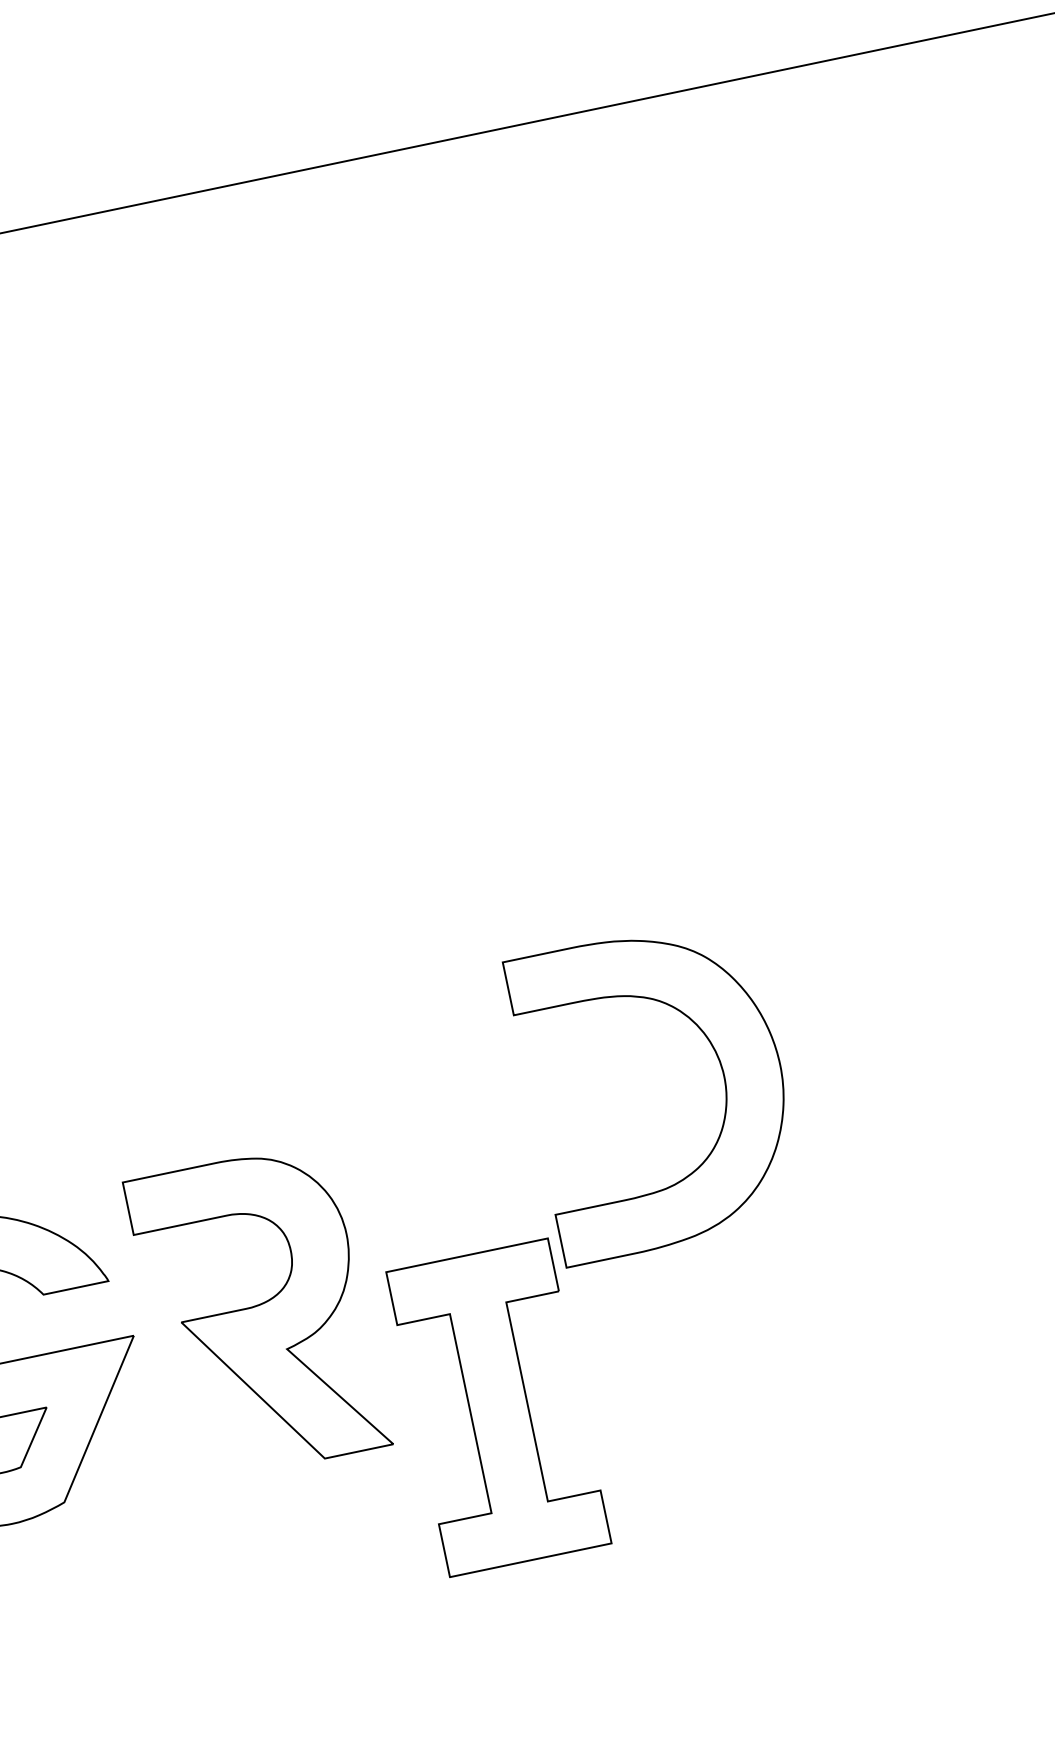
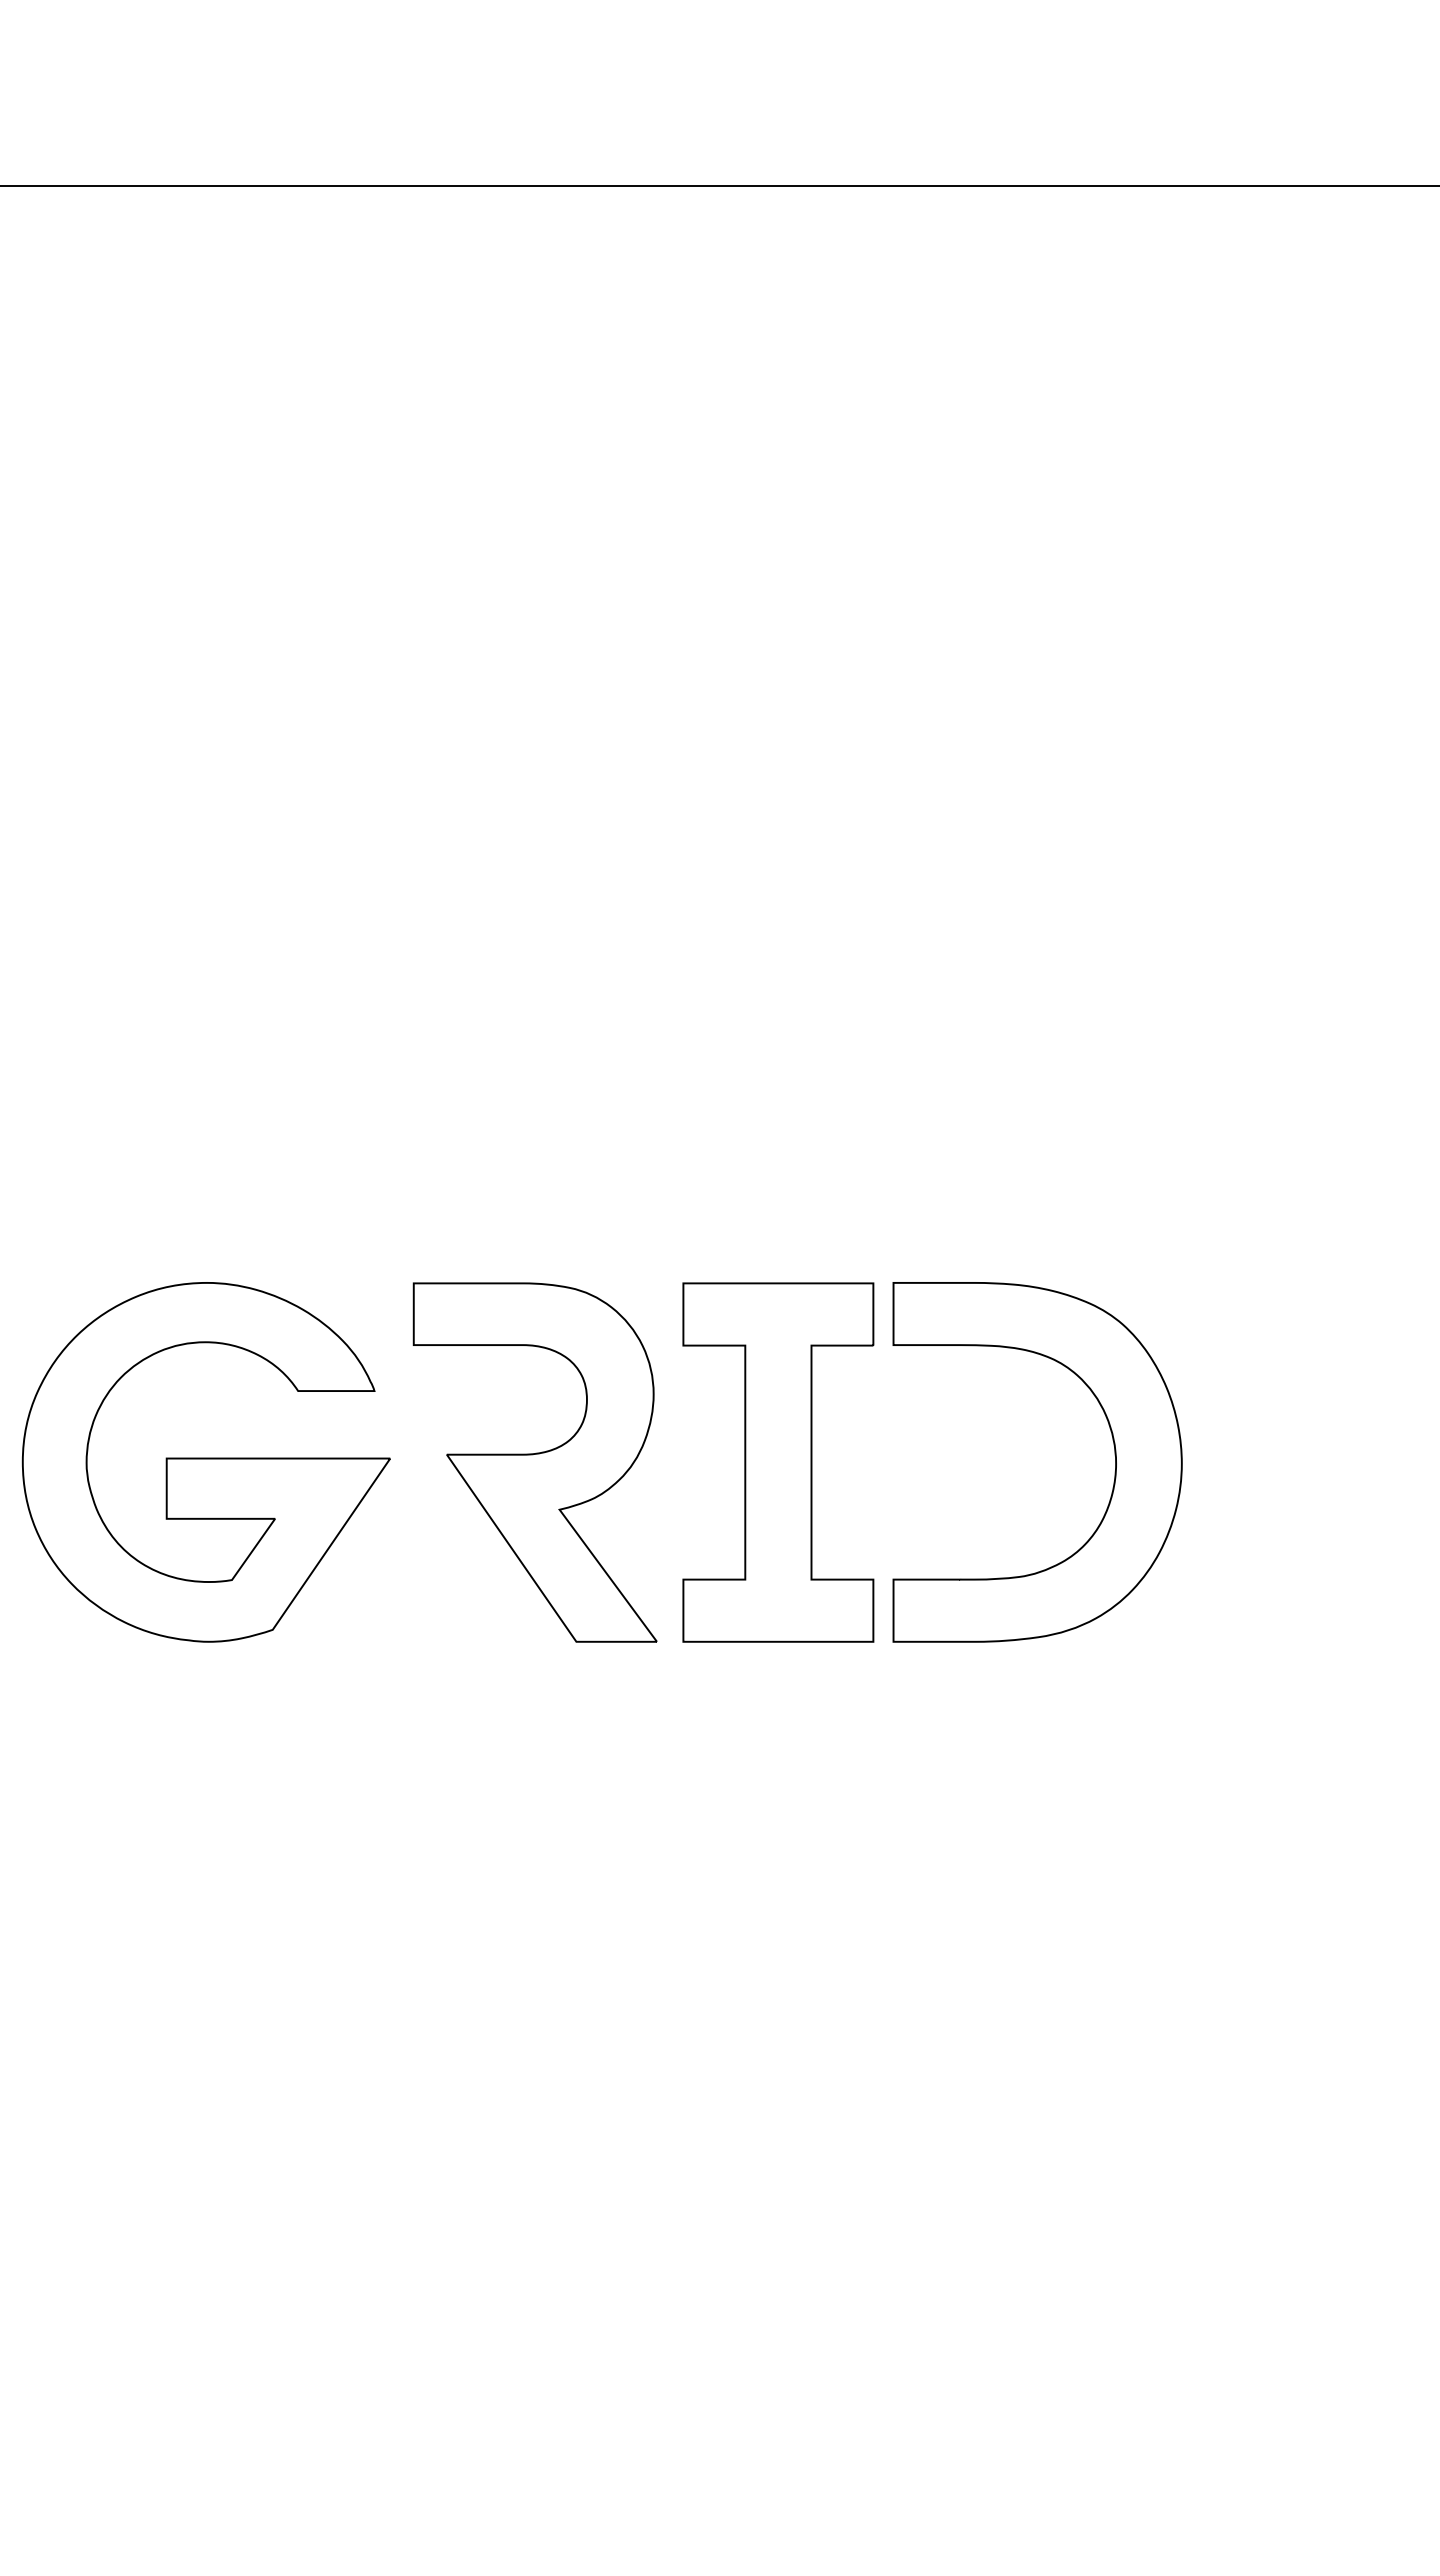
part: (721, 1069) -> (1114, 1455), moved
part: (499, 1407) -> (778, 1462), moved

